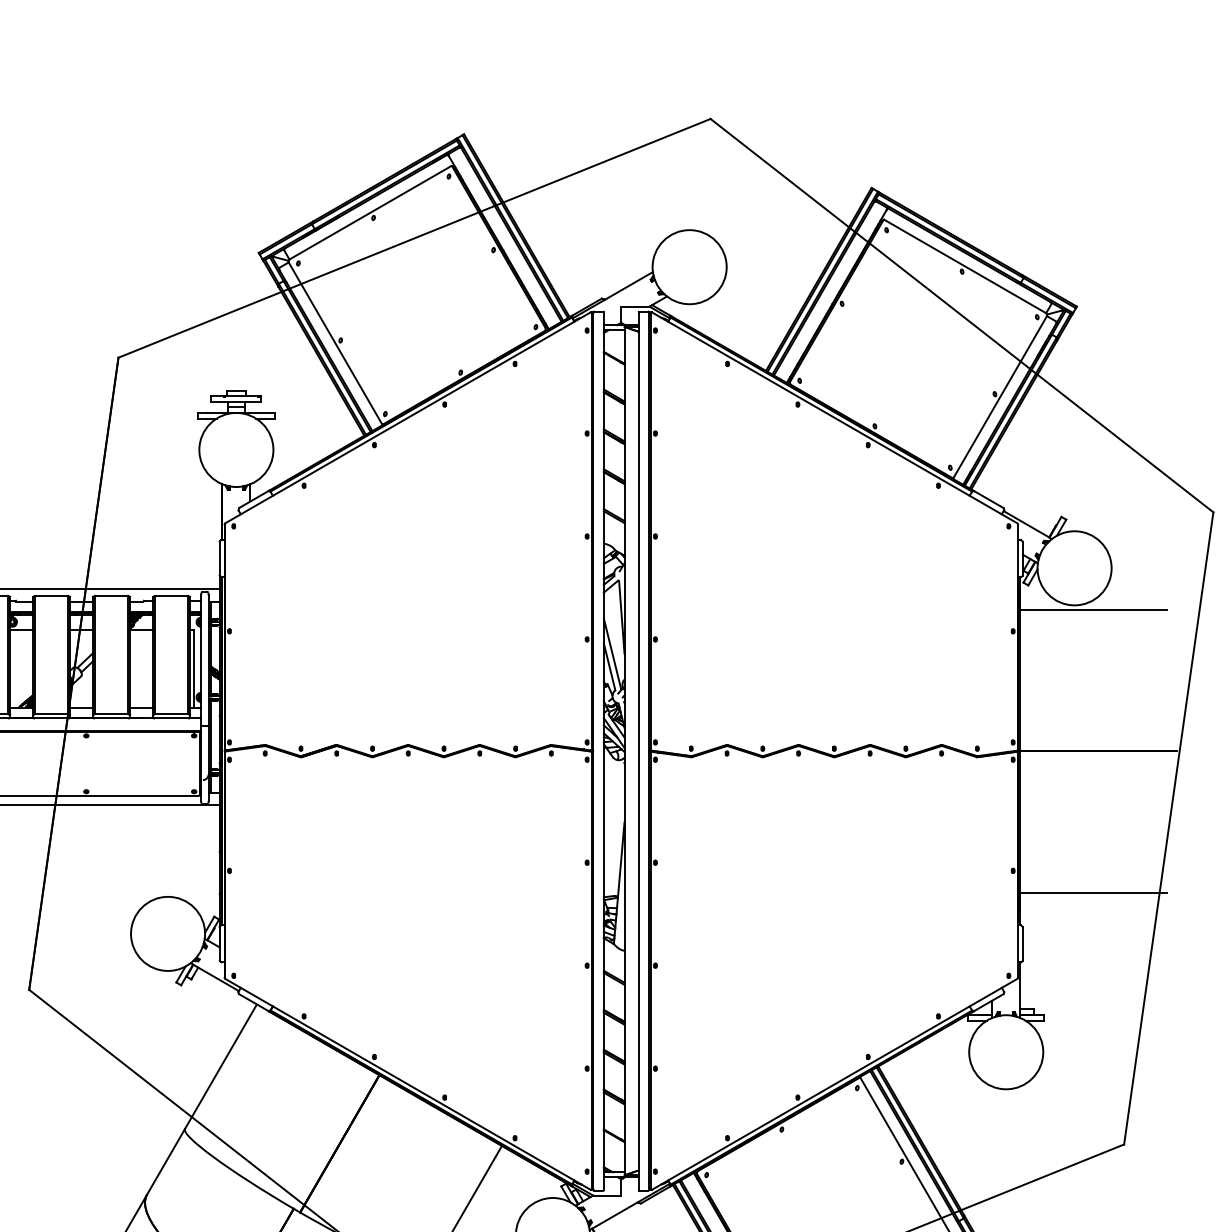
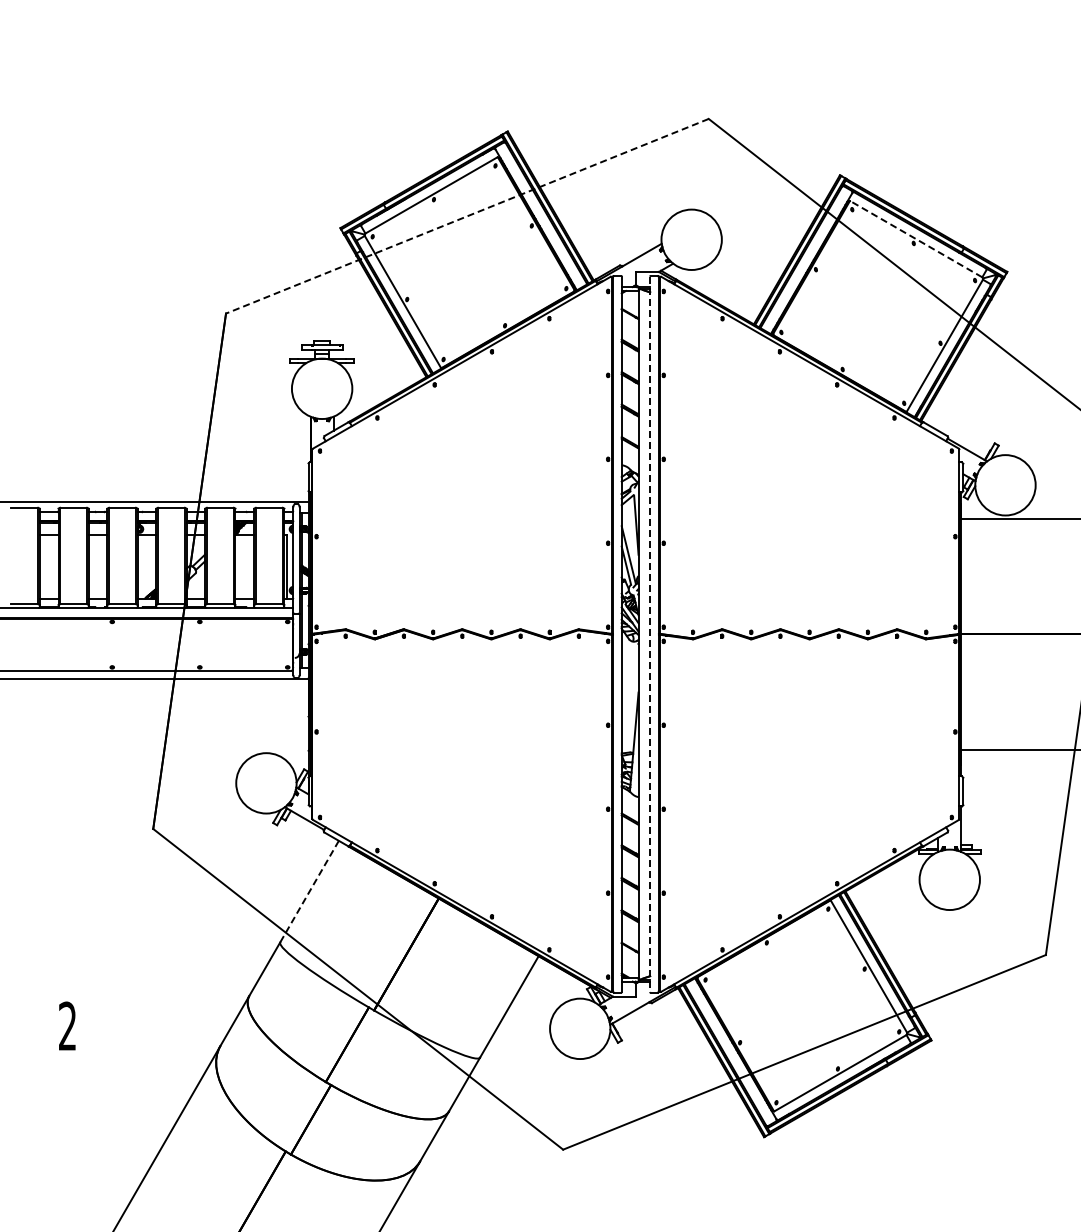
line: (413, 238) -> (466, 216), solid -> dashed
line: (964, 265) -> (915, 238), solid -> dashed
line: (639, 751) -> (650, 634), solid -> dashed
line: (220, 1066) -> (309, 891), solid -> dashed

